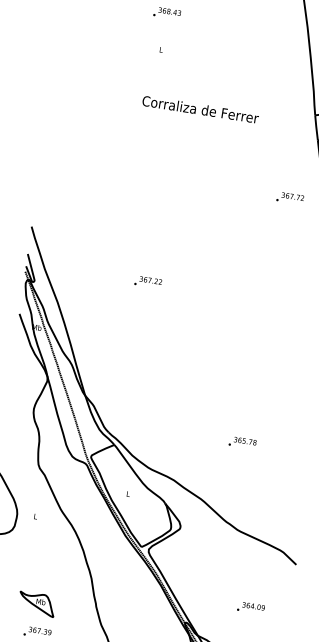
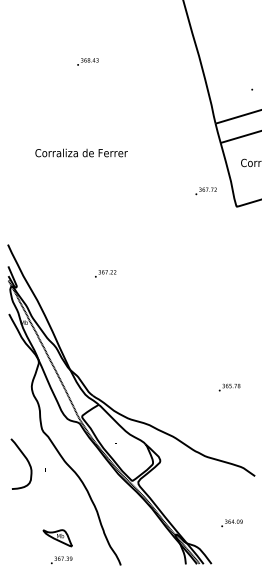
text: (200, 108) -> (81, 152), moved
text: (242, 442) -> (229, 387), moved
text: (250, 608) -> (231, 523), moved

